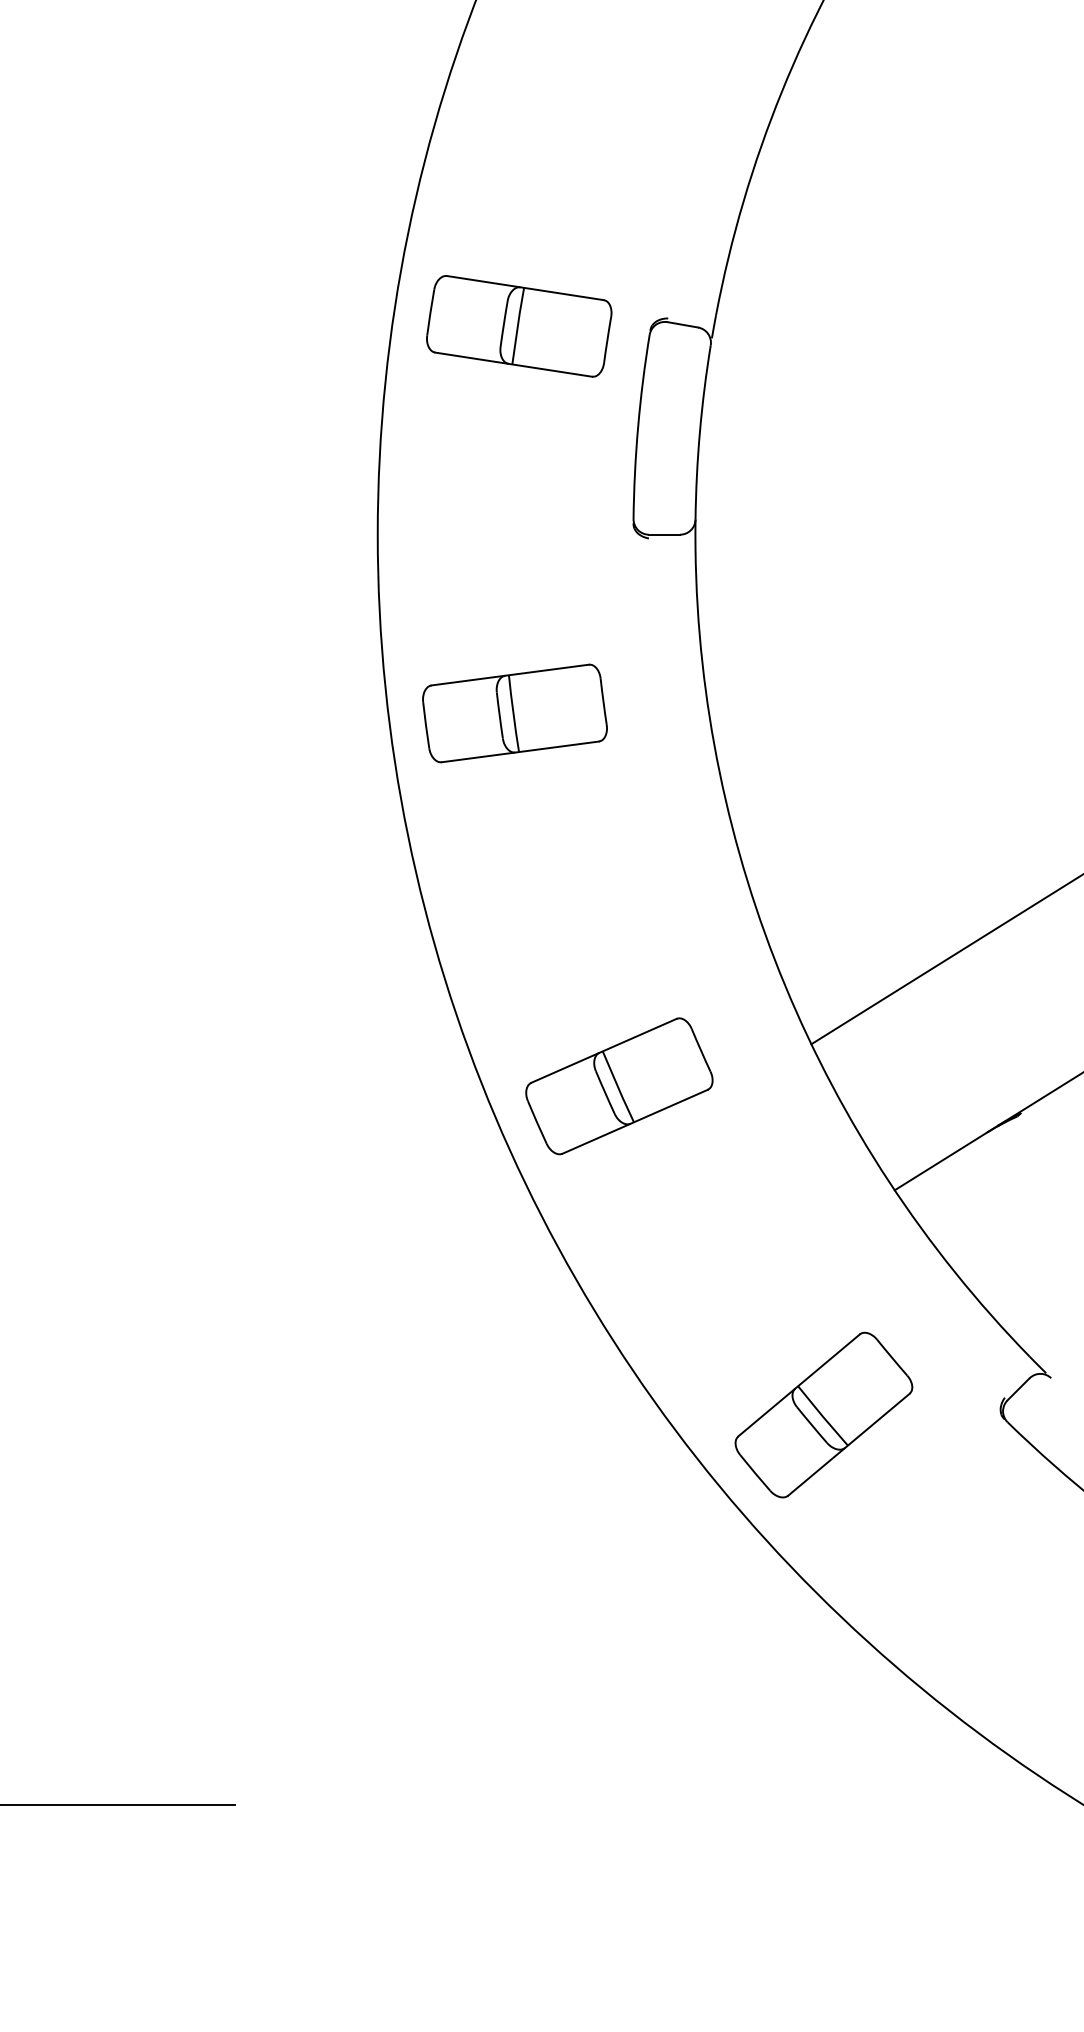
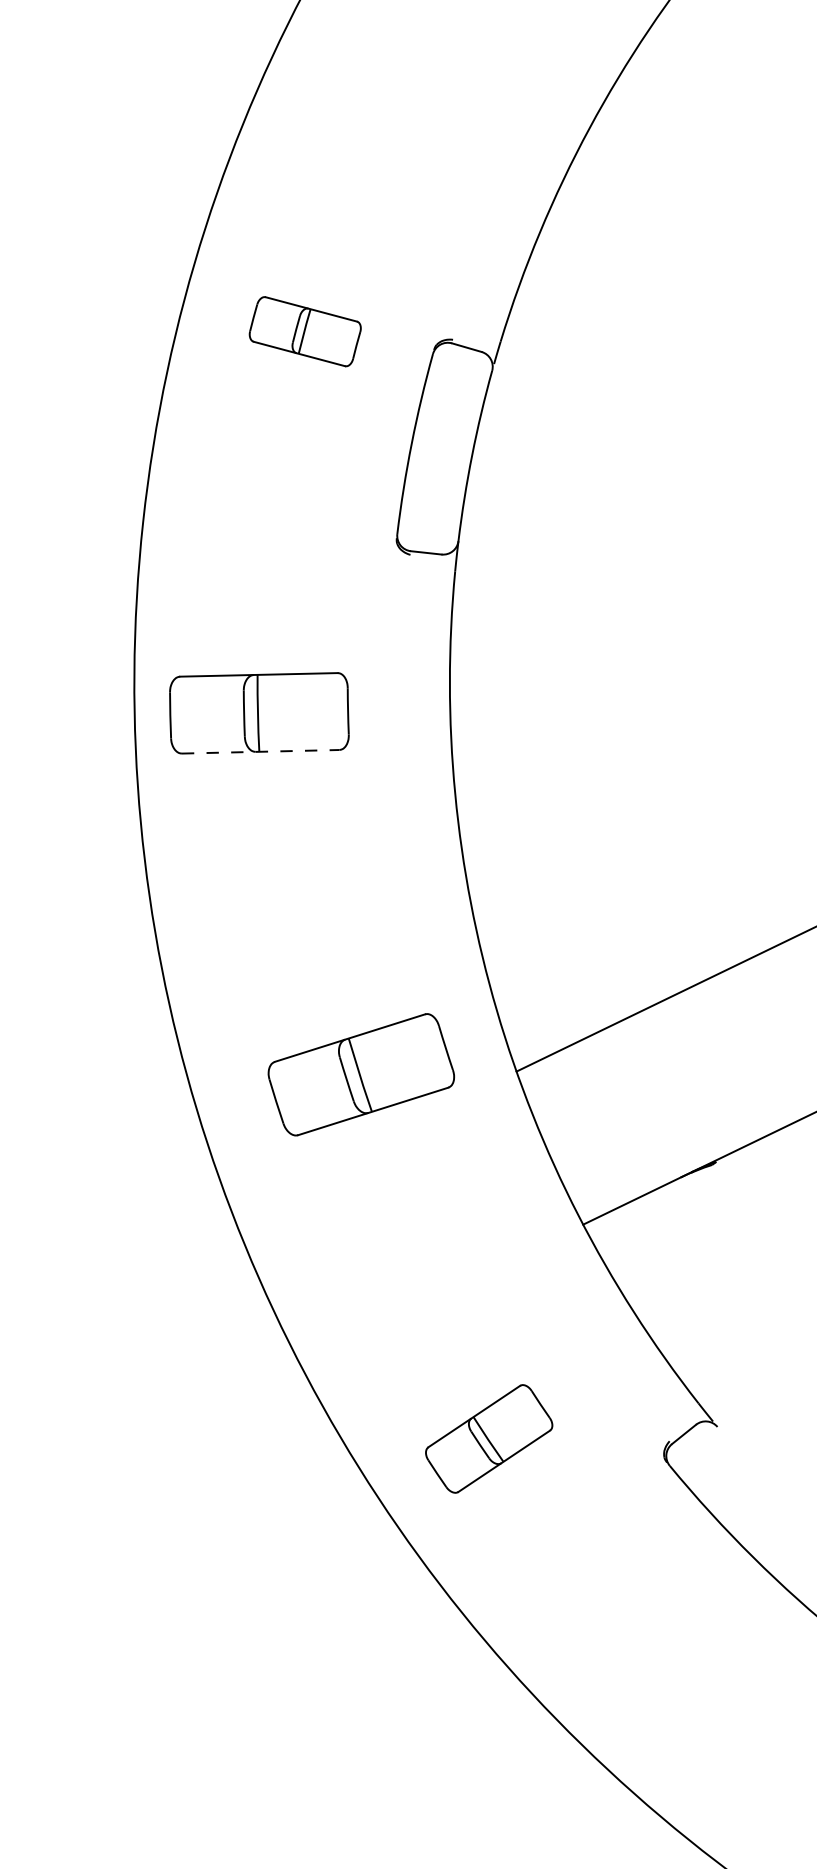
part: (519, 326) -> (305, 331), size x0.6
line: (520, 751) -> (260, 751), solid -> dashed
part: (619, 1086) -> (361, 1074), moved
part: (823, 1414) -> (488, 1438), size x0.7

